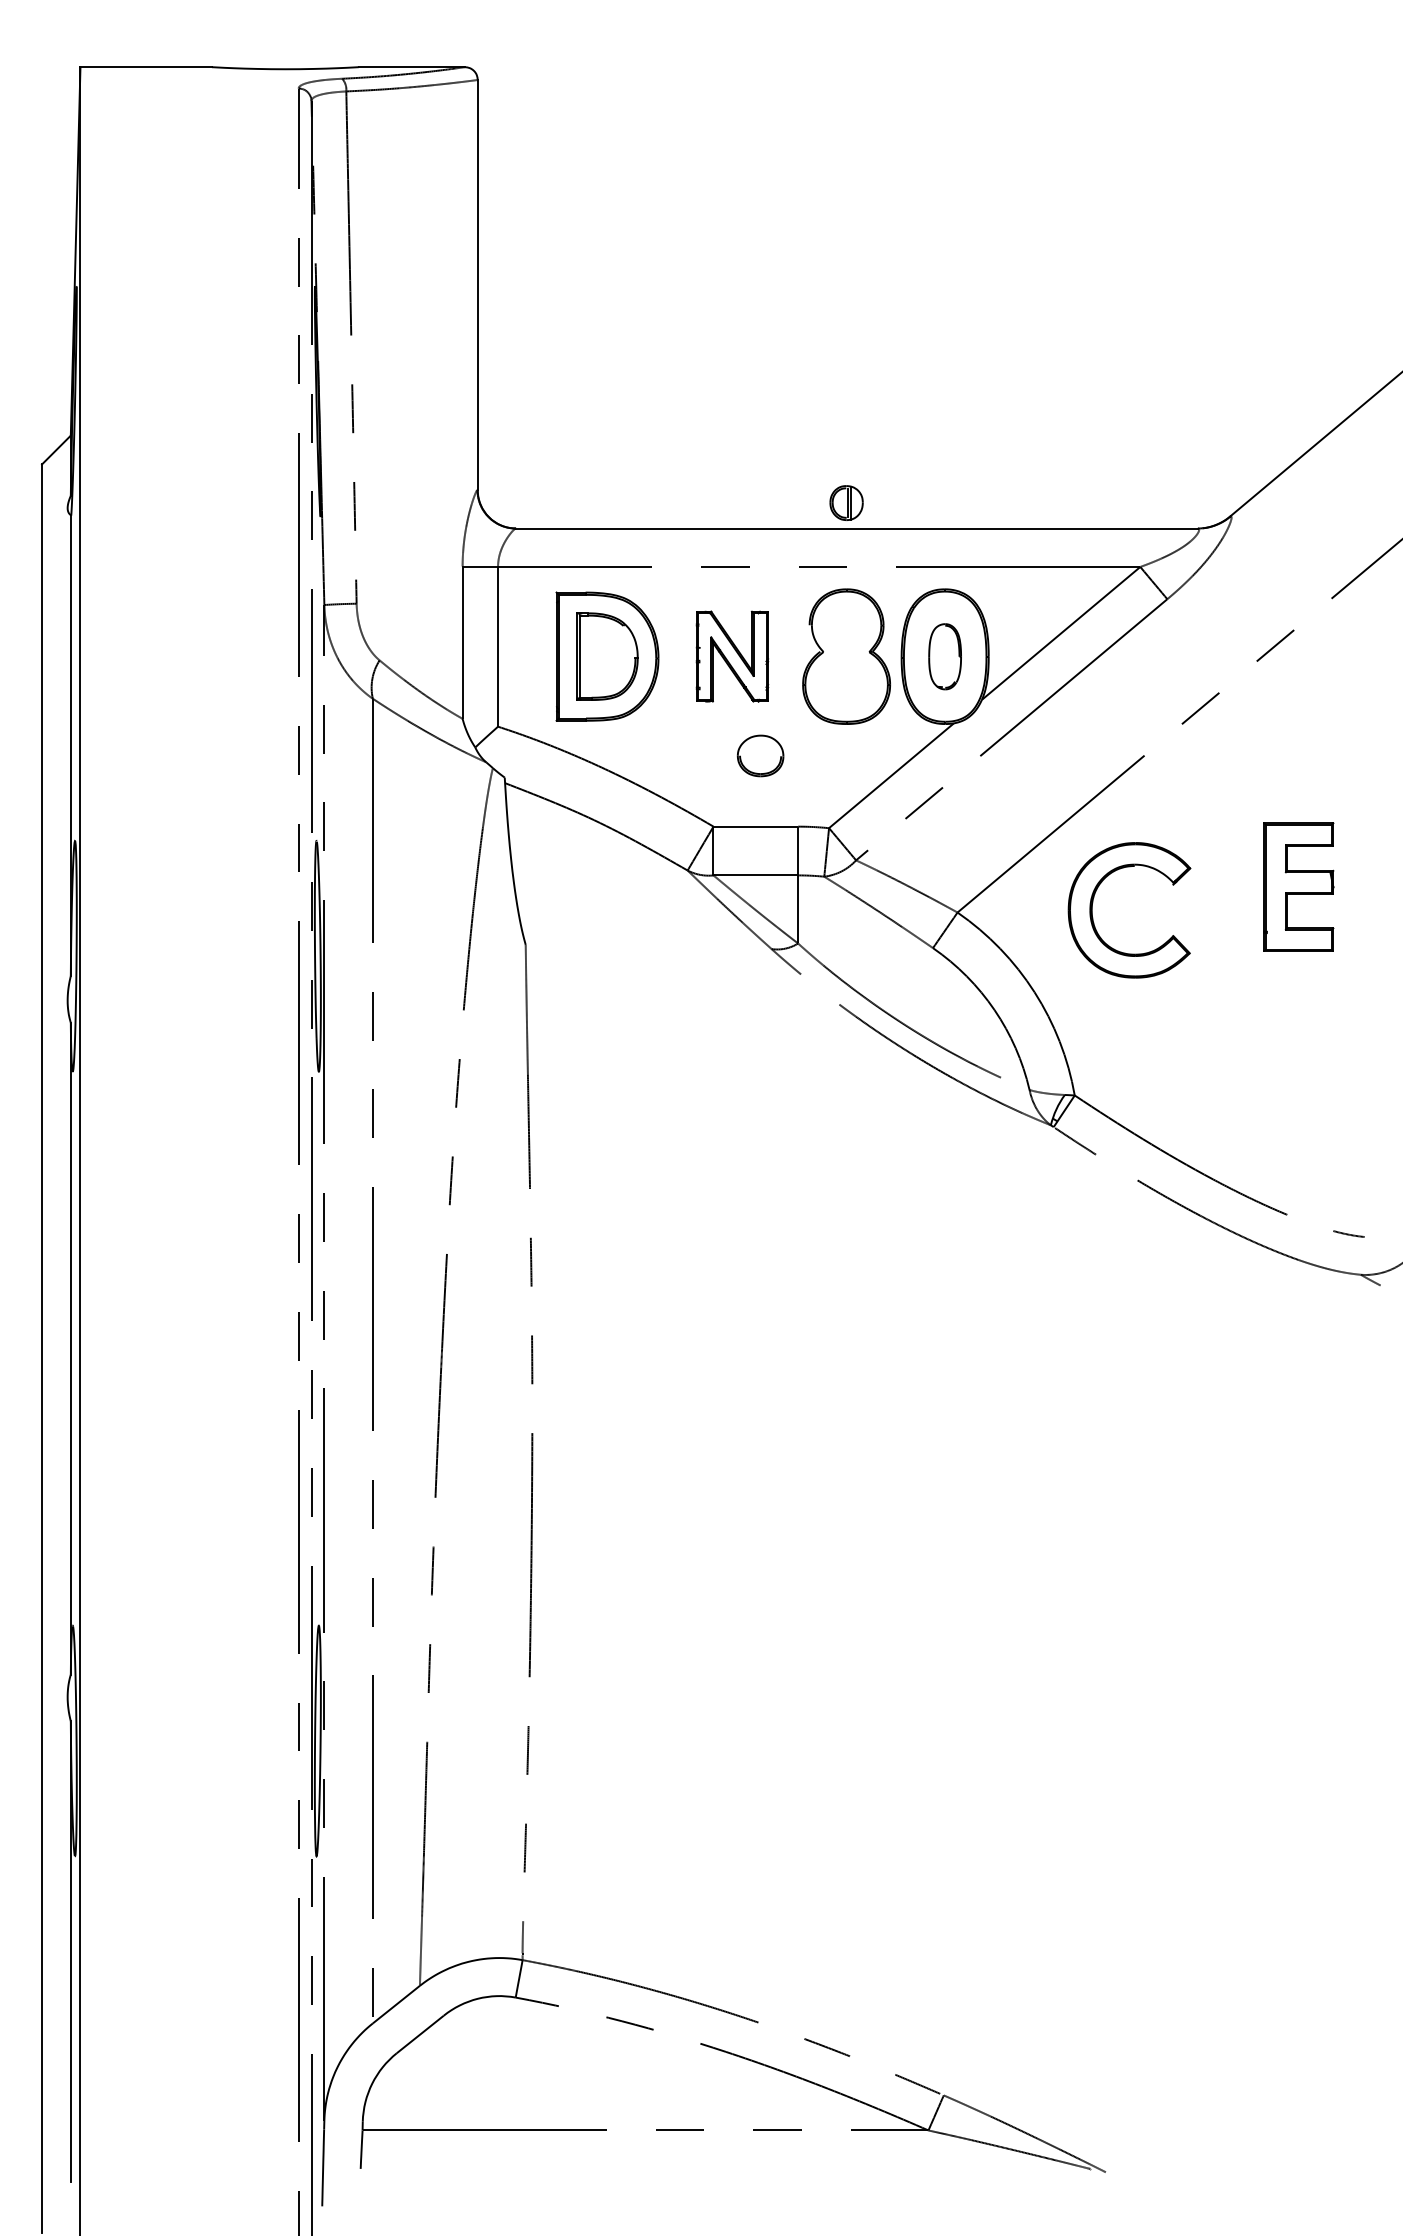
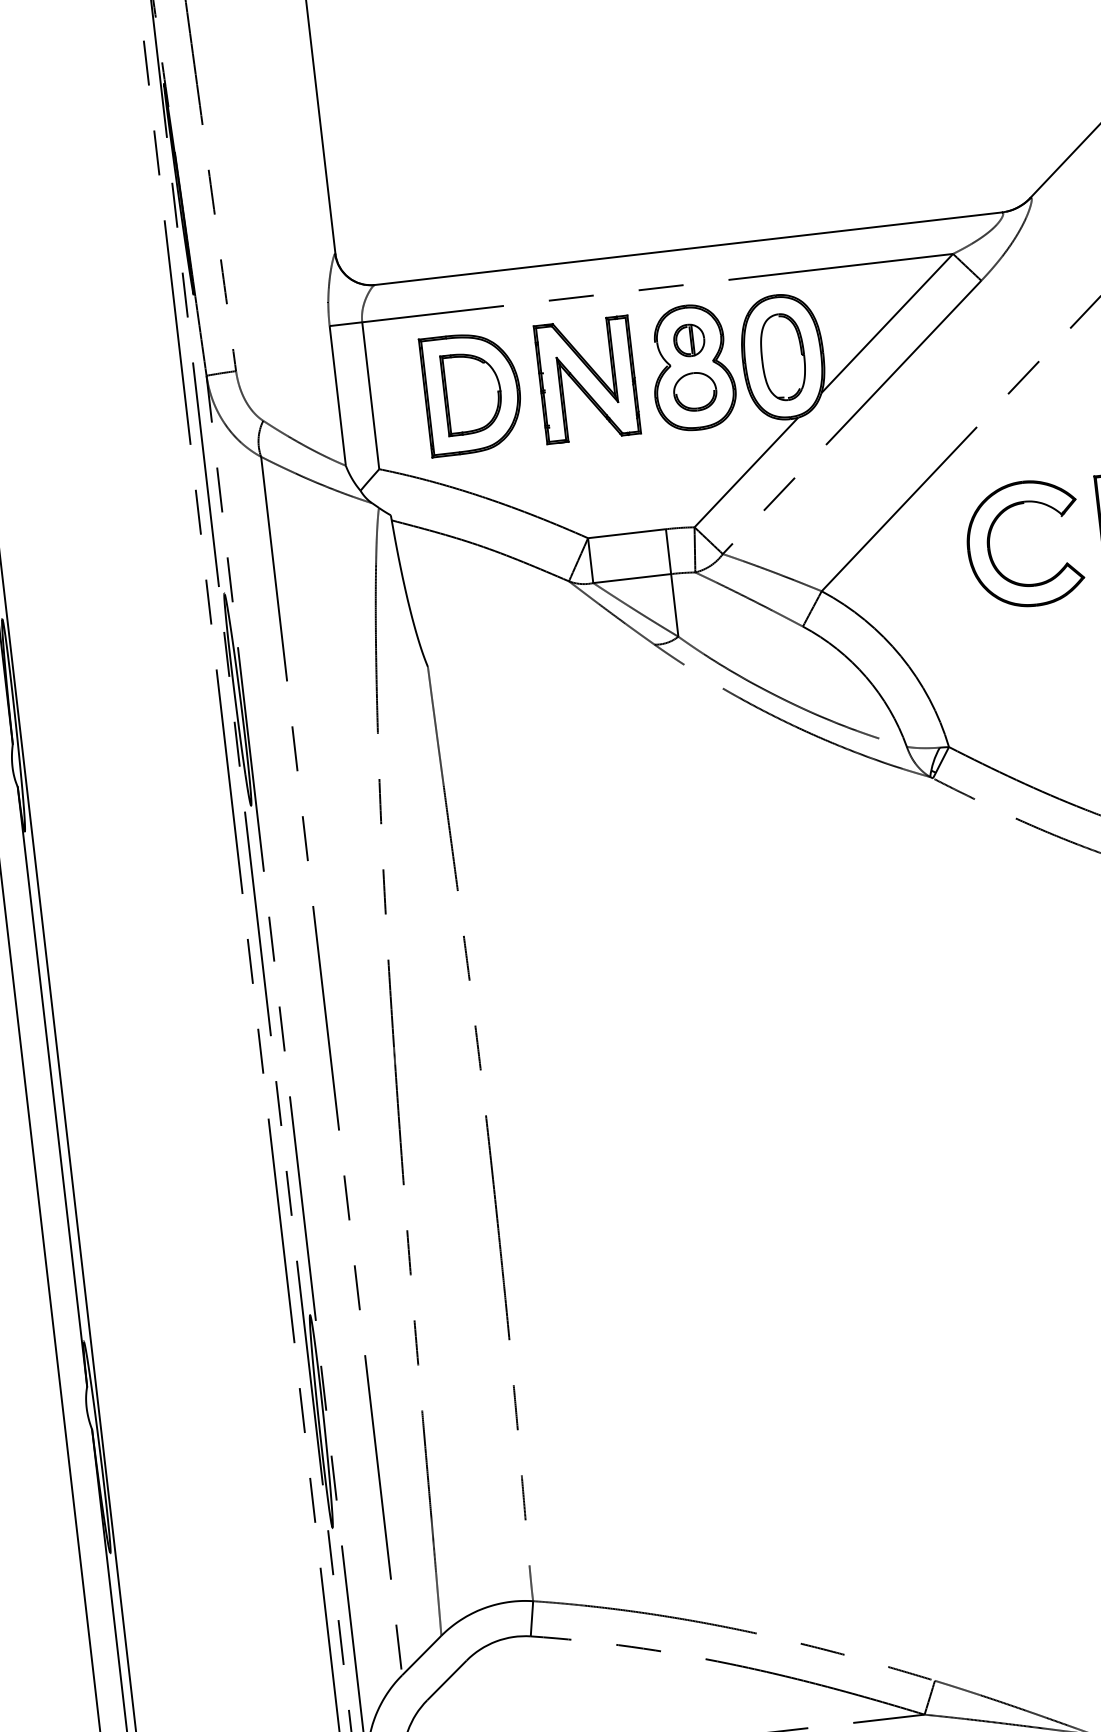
part: (846, 502) -> (689, 339), moved
part: (732, 656) -> (587, 379), size x1.43
part: (944, 656) -> (782, 357), size x1.43
part: (760, 755) -> (695, 391), moved
part: (1093, 917) -> (991, 554), moved

